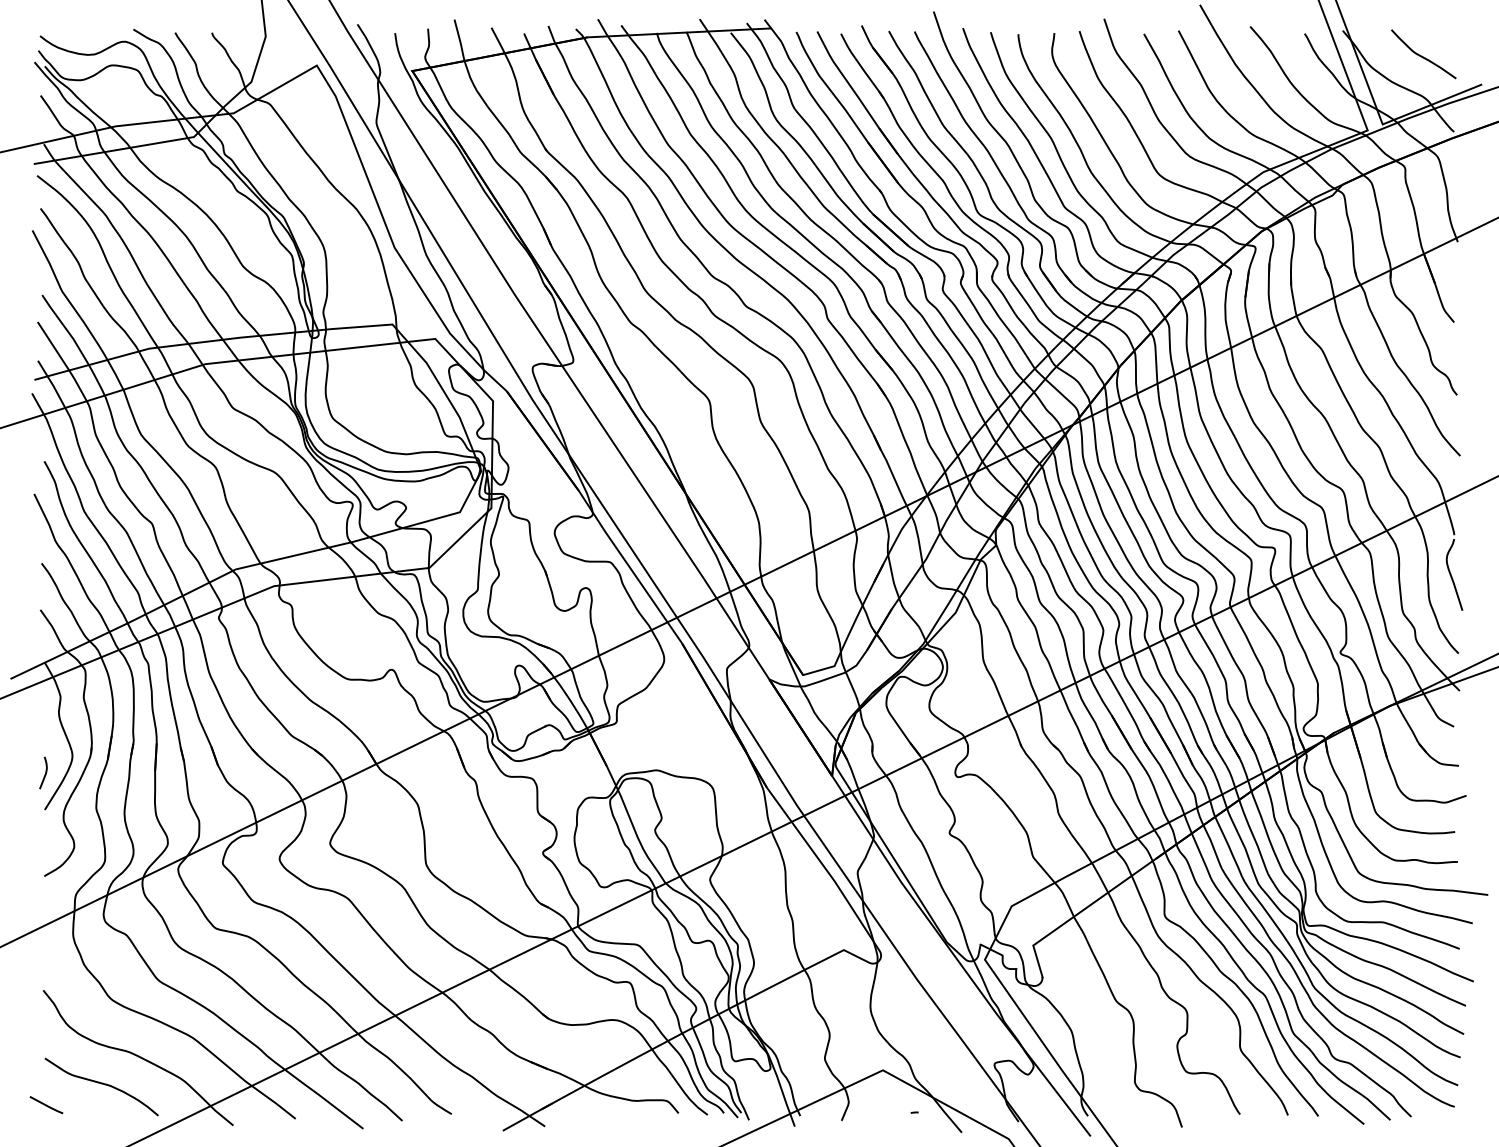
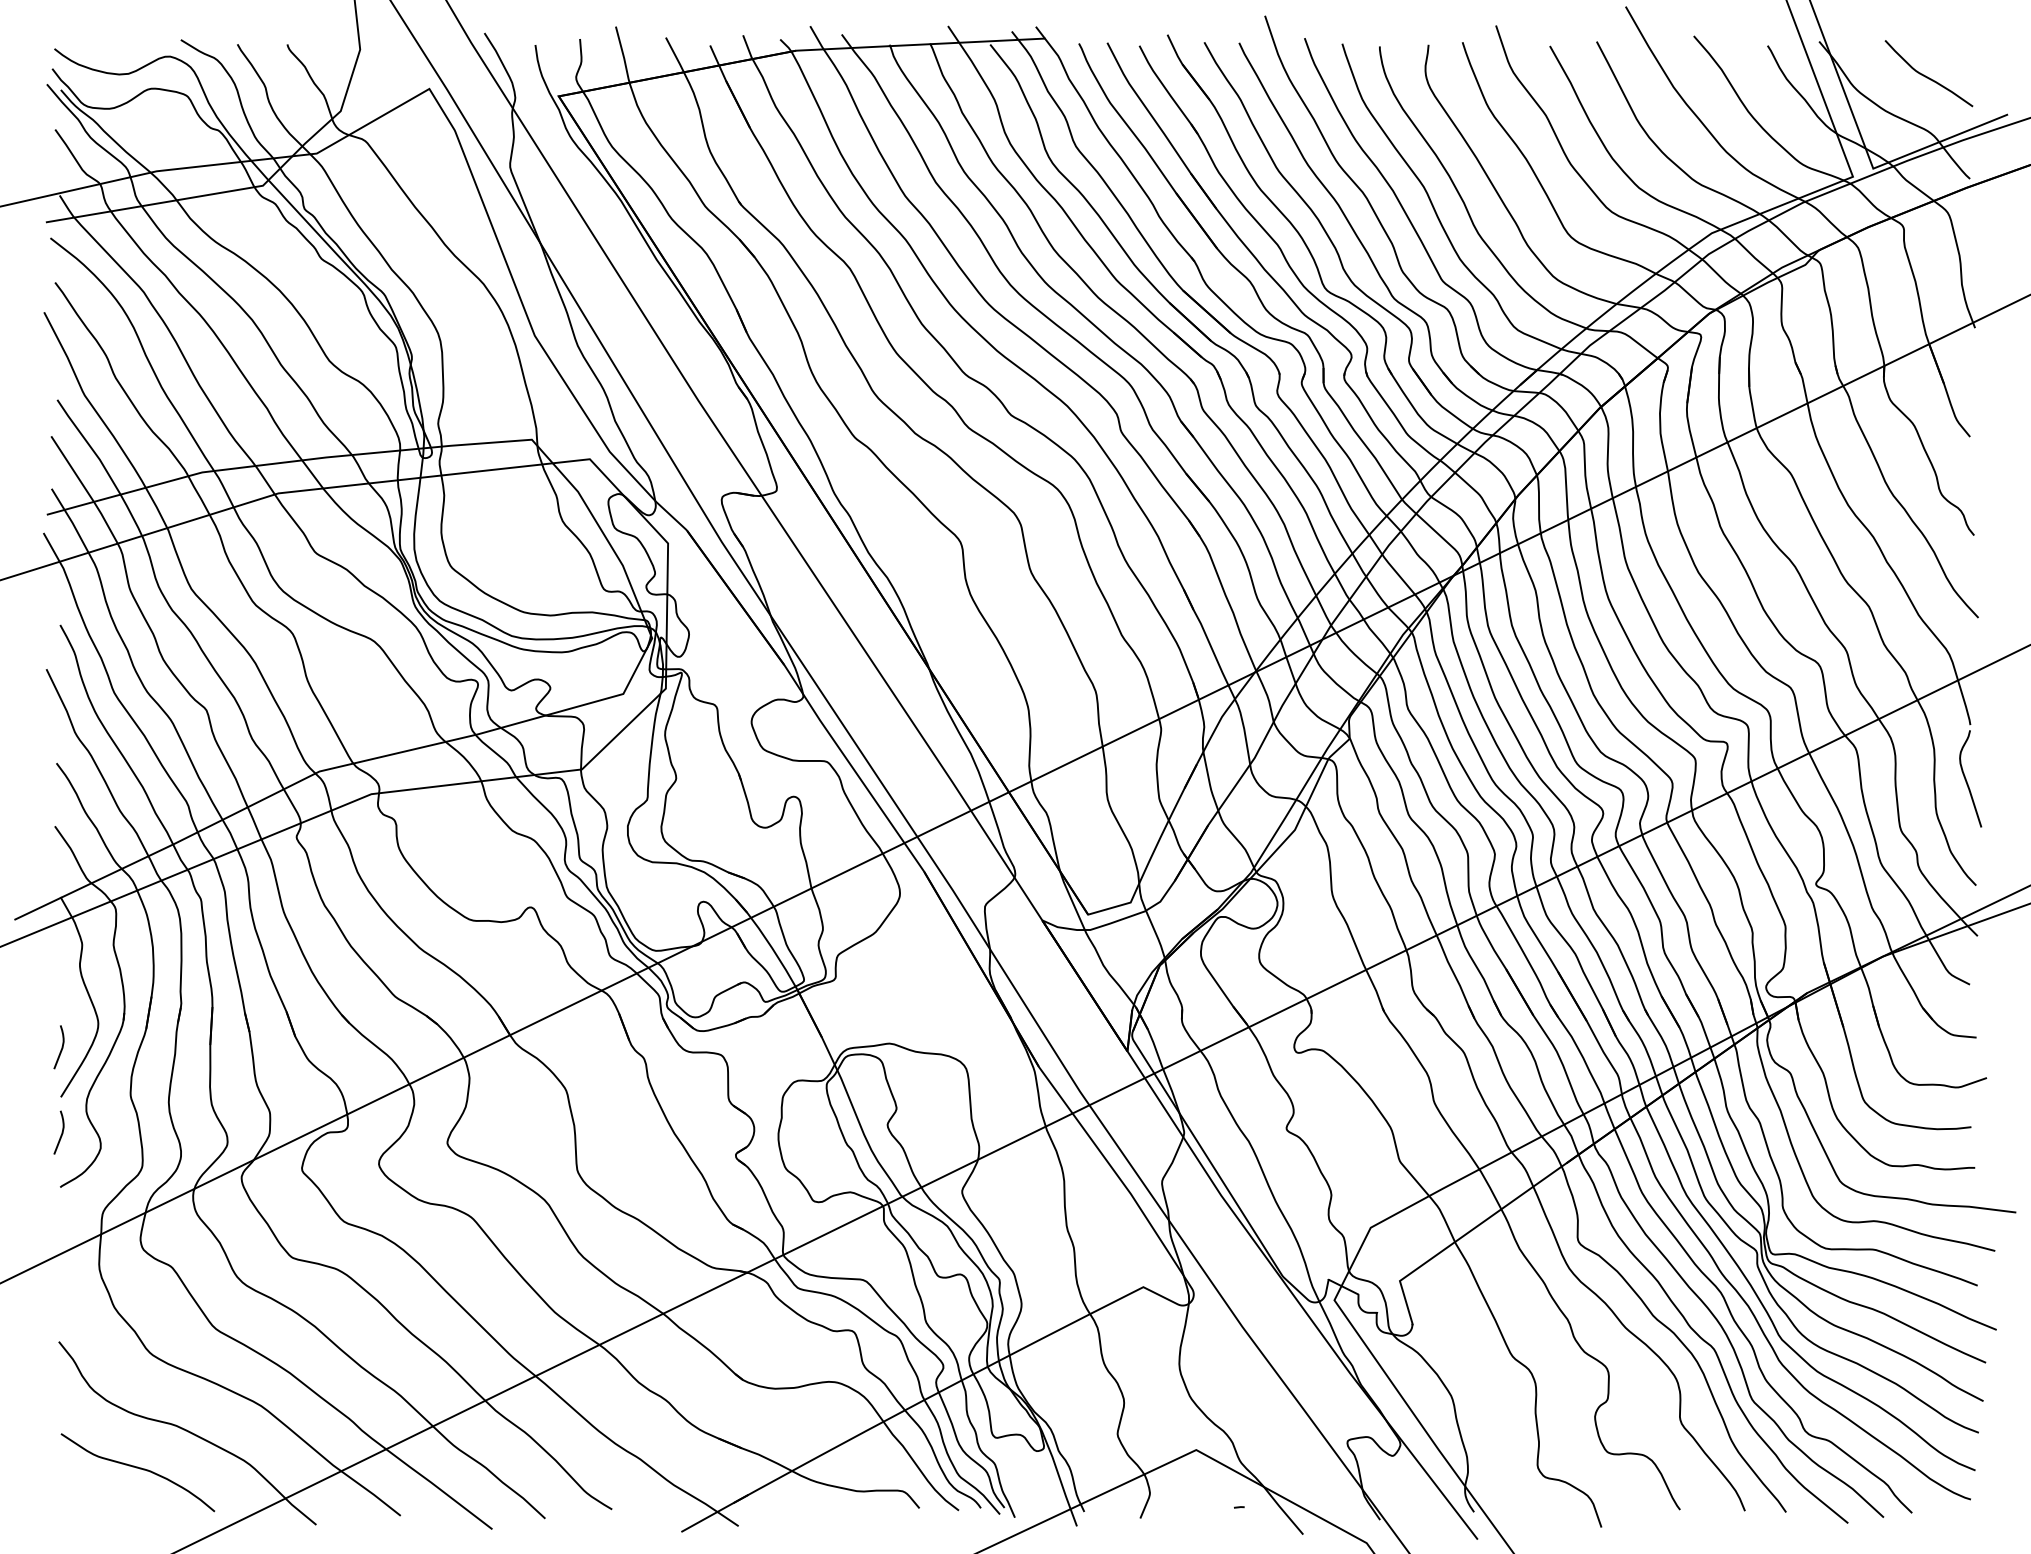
curve: (45, 835) -> (61, 1131), added
line: (46, 1105) -> (63, 1497), removed

